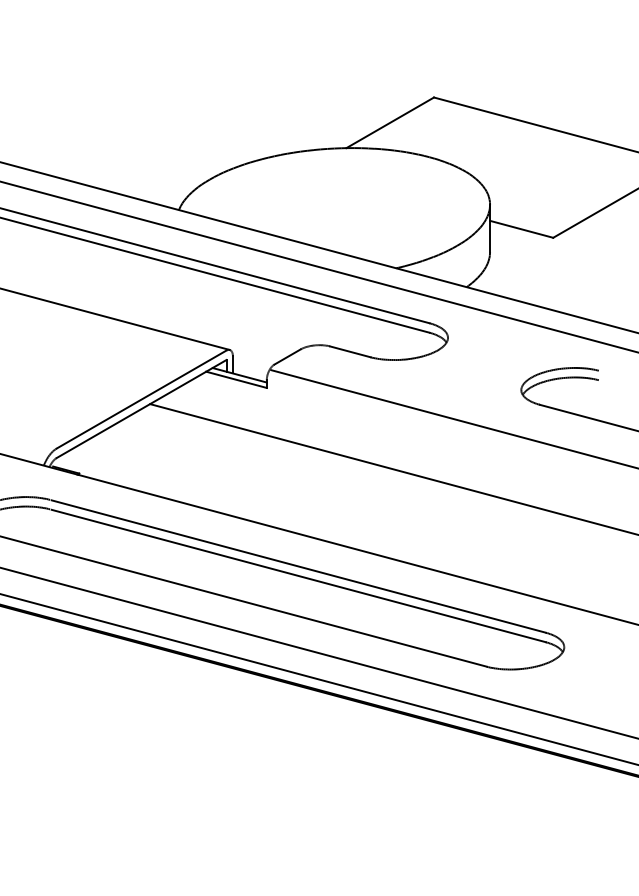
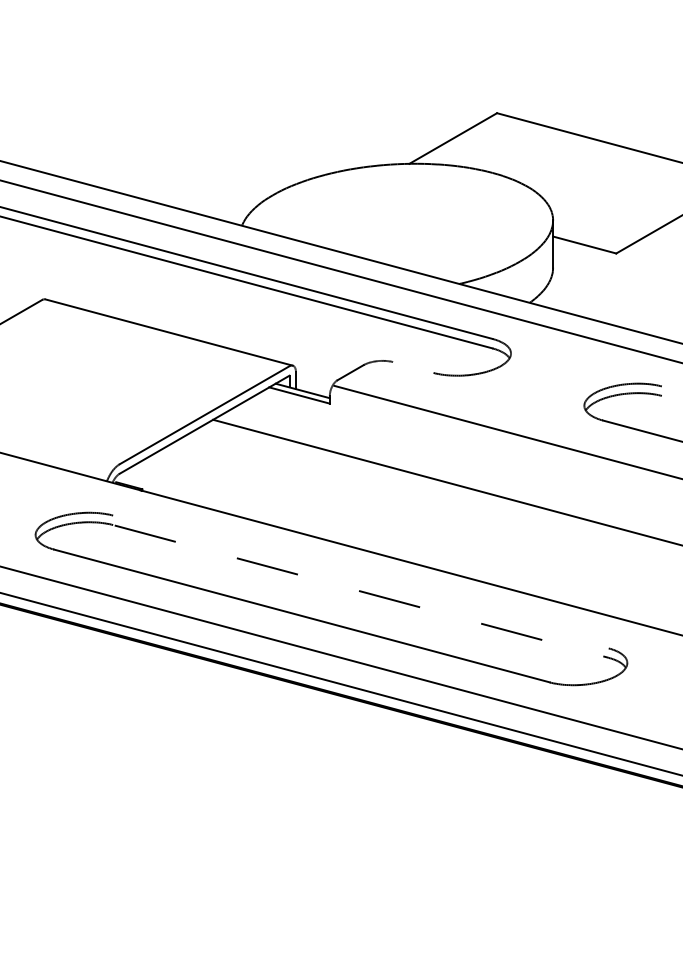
line: (350, 351) -> (413, 367), removed
line: (298, 566) -> (361, 582), removed
line: (298, 575) -> (361, 591), solid -> dashed

